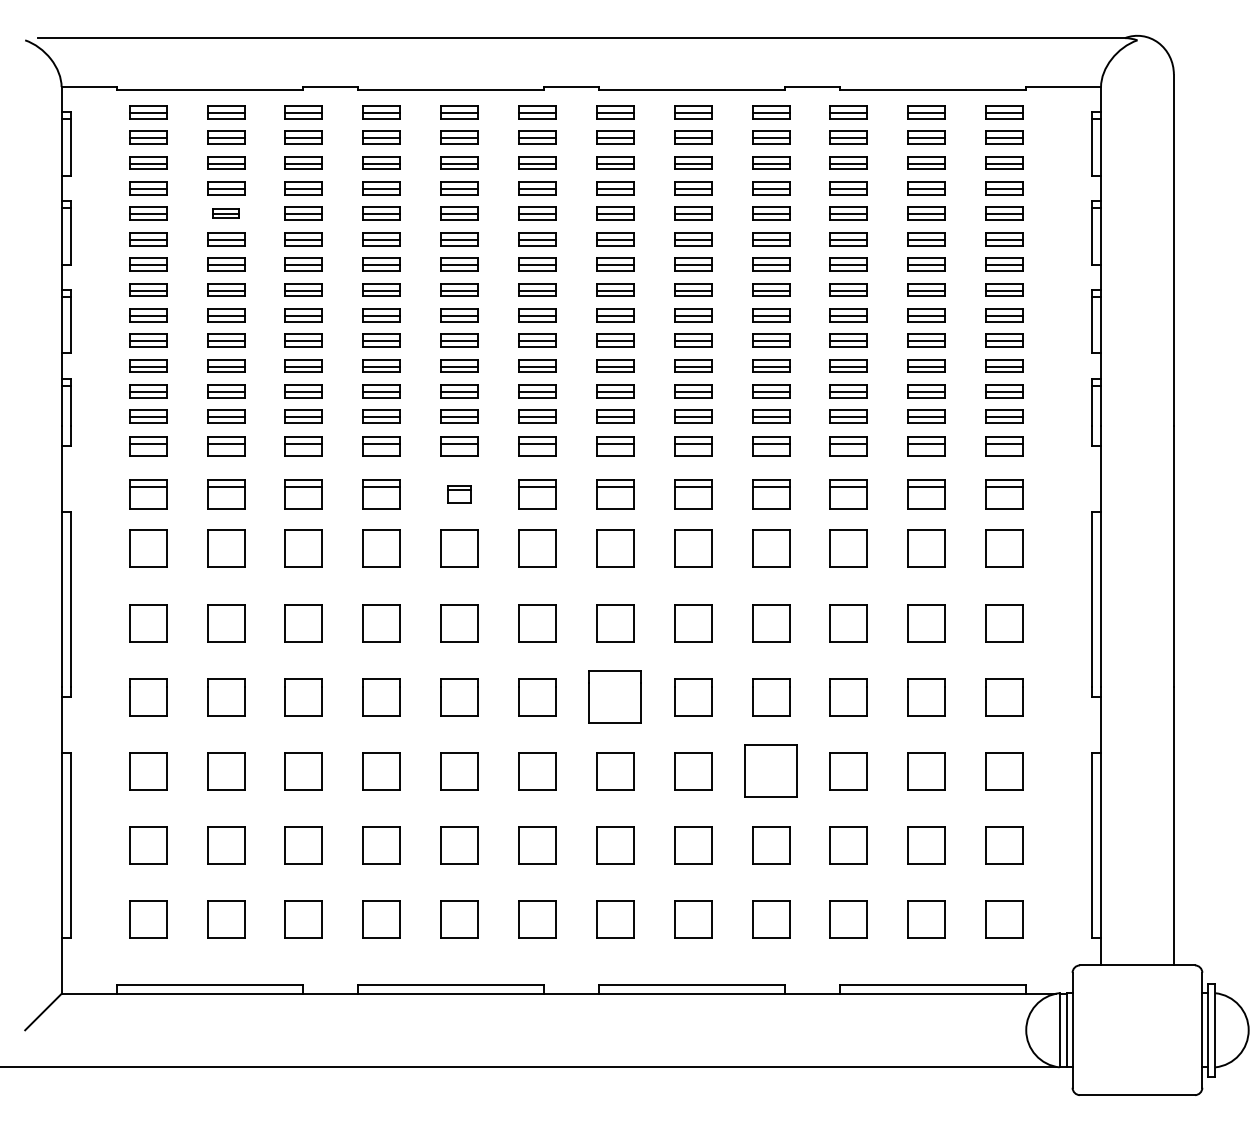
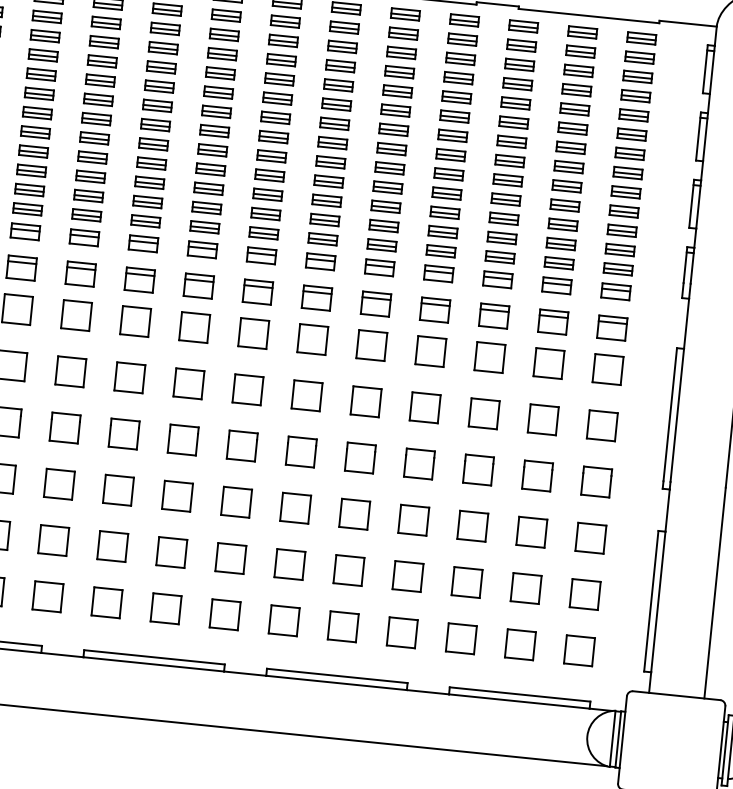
part: (226, 213) -> (43, 55), size x1.43
part: (459, 494) -> (198, 286), size x1.67
part: (615, 697) -> (301, 452), size x0.71
part: (771, 771) -> (414, 520), size x0.71

